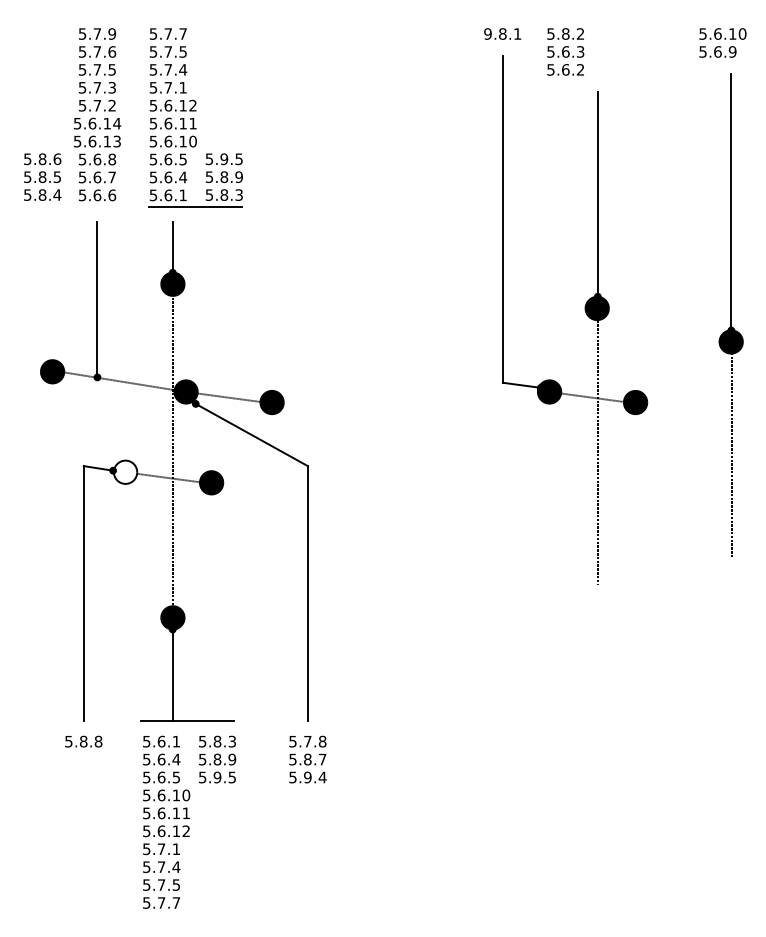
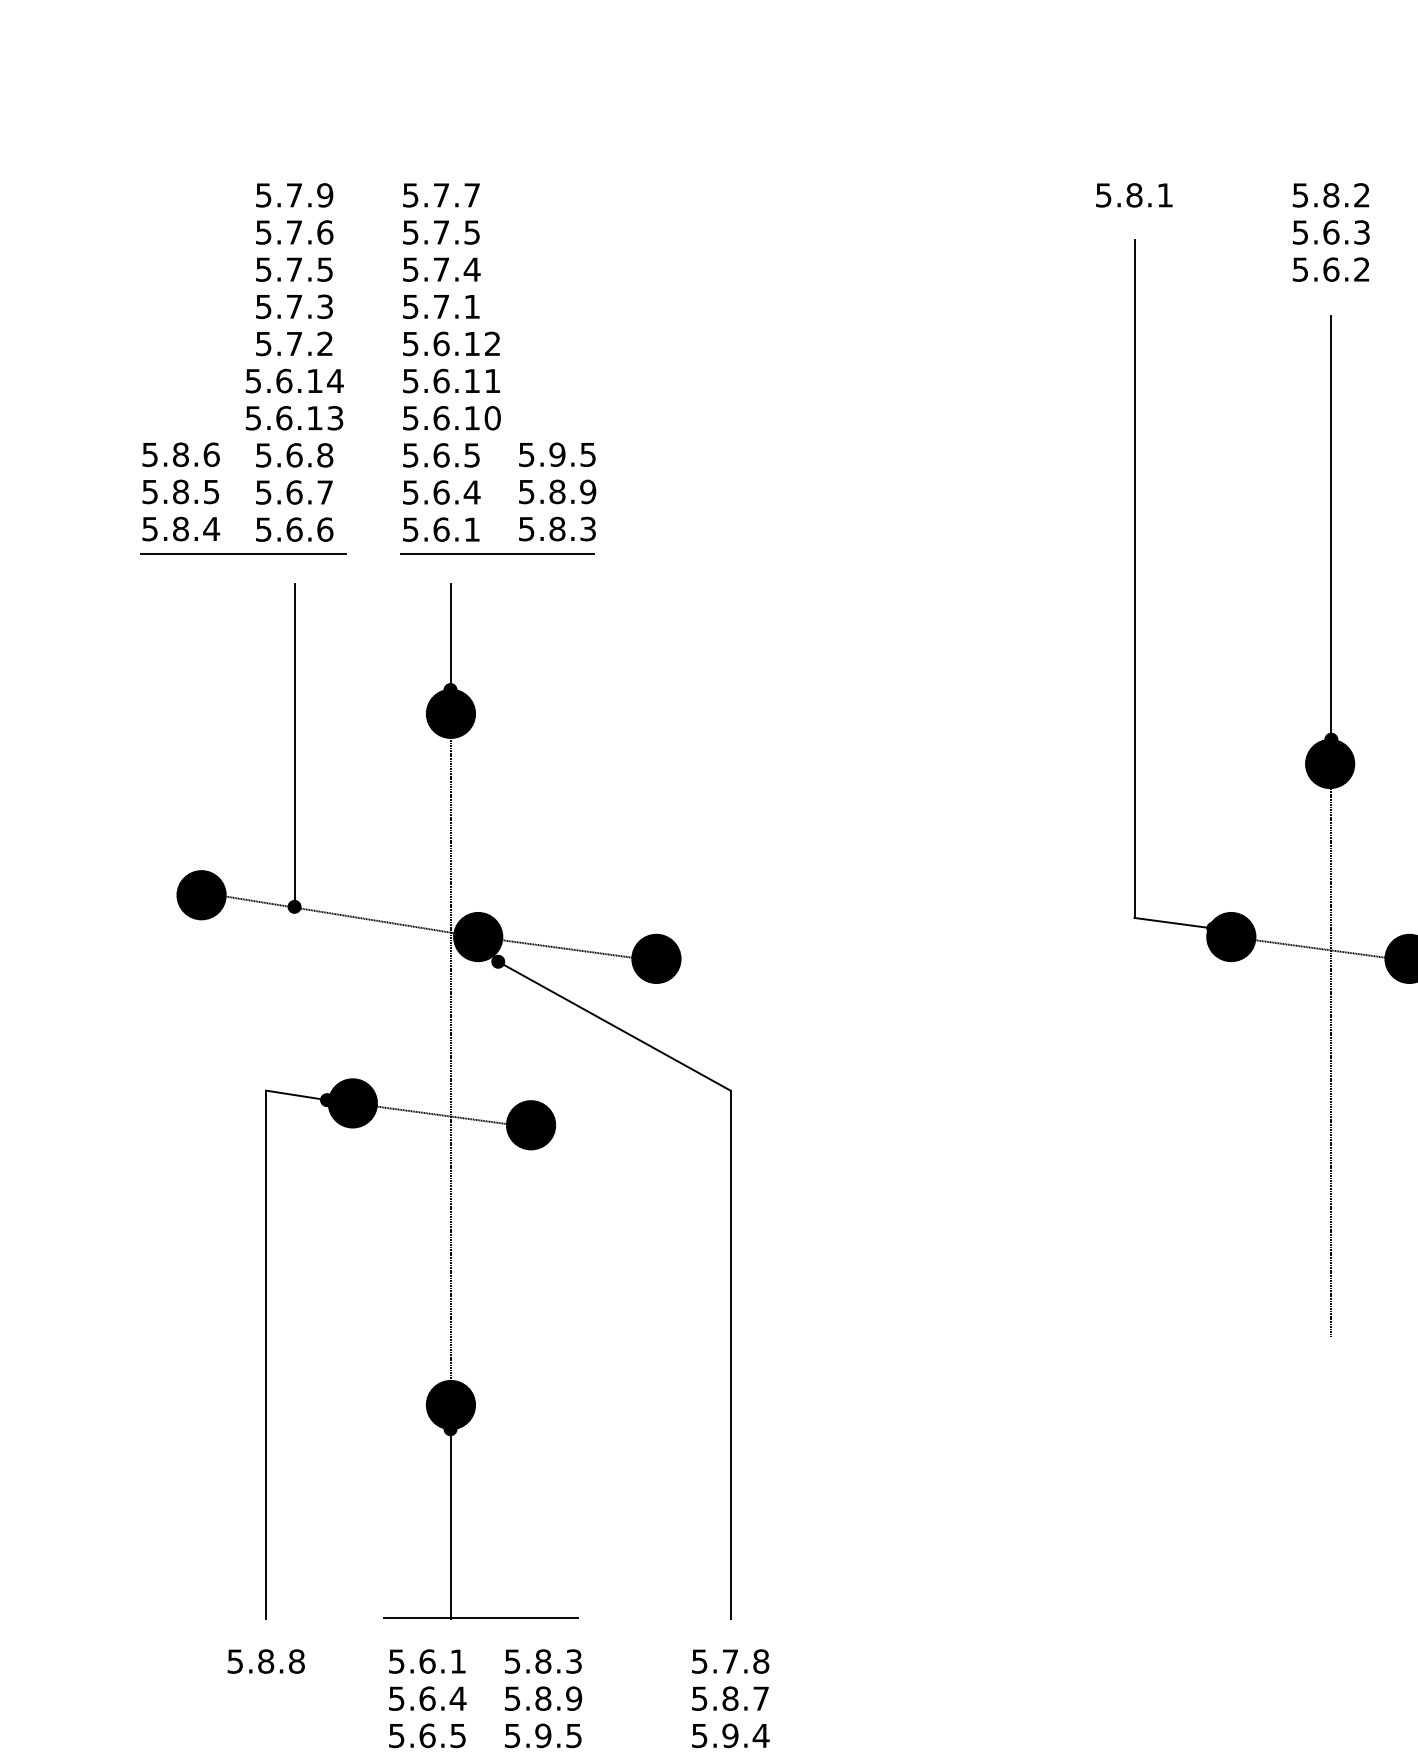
text: (487, 33) -> (1102, 194), 9.8.1 -> 5.8.1
text: (565, 51) -> (1330, 231), moved
line: (72, 207) -> (242, 554), added
fill: (125, 471) -> (352, 1101), added

